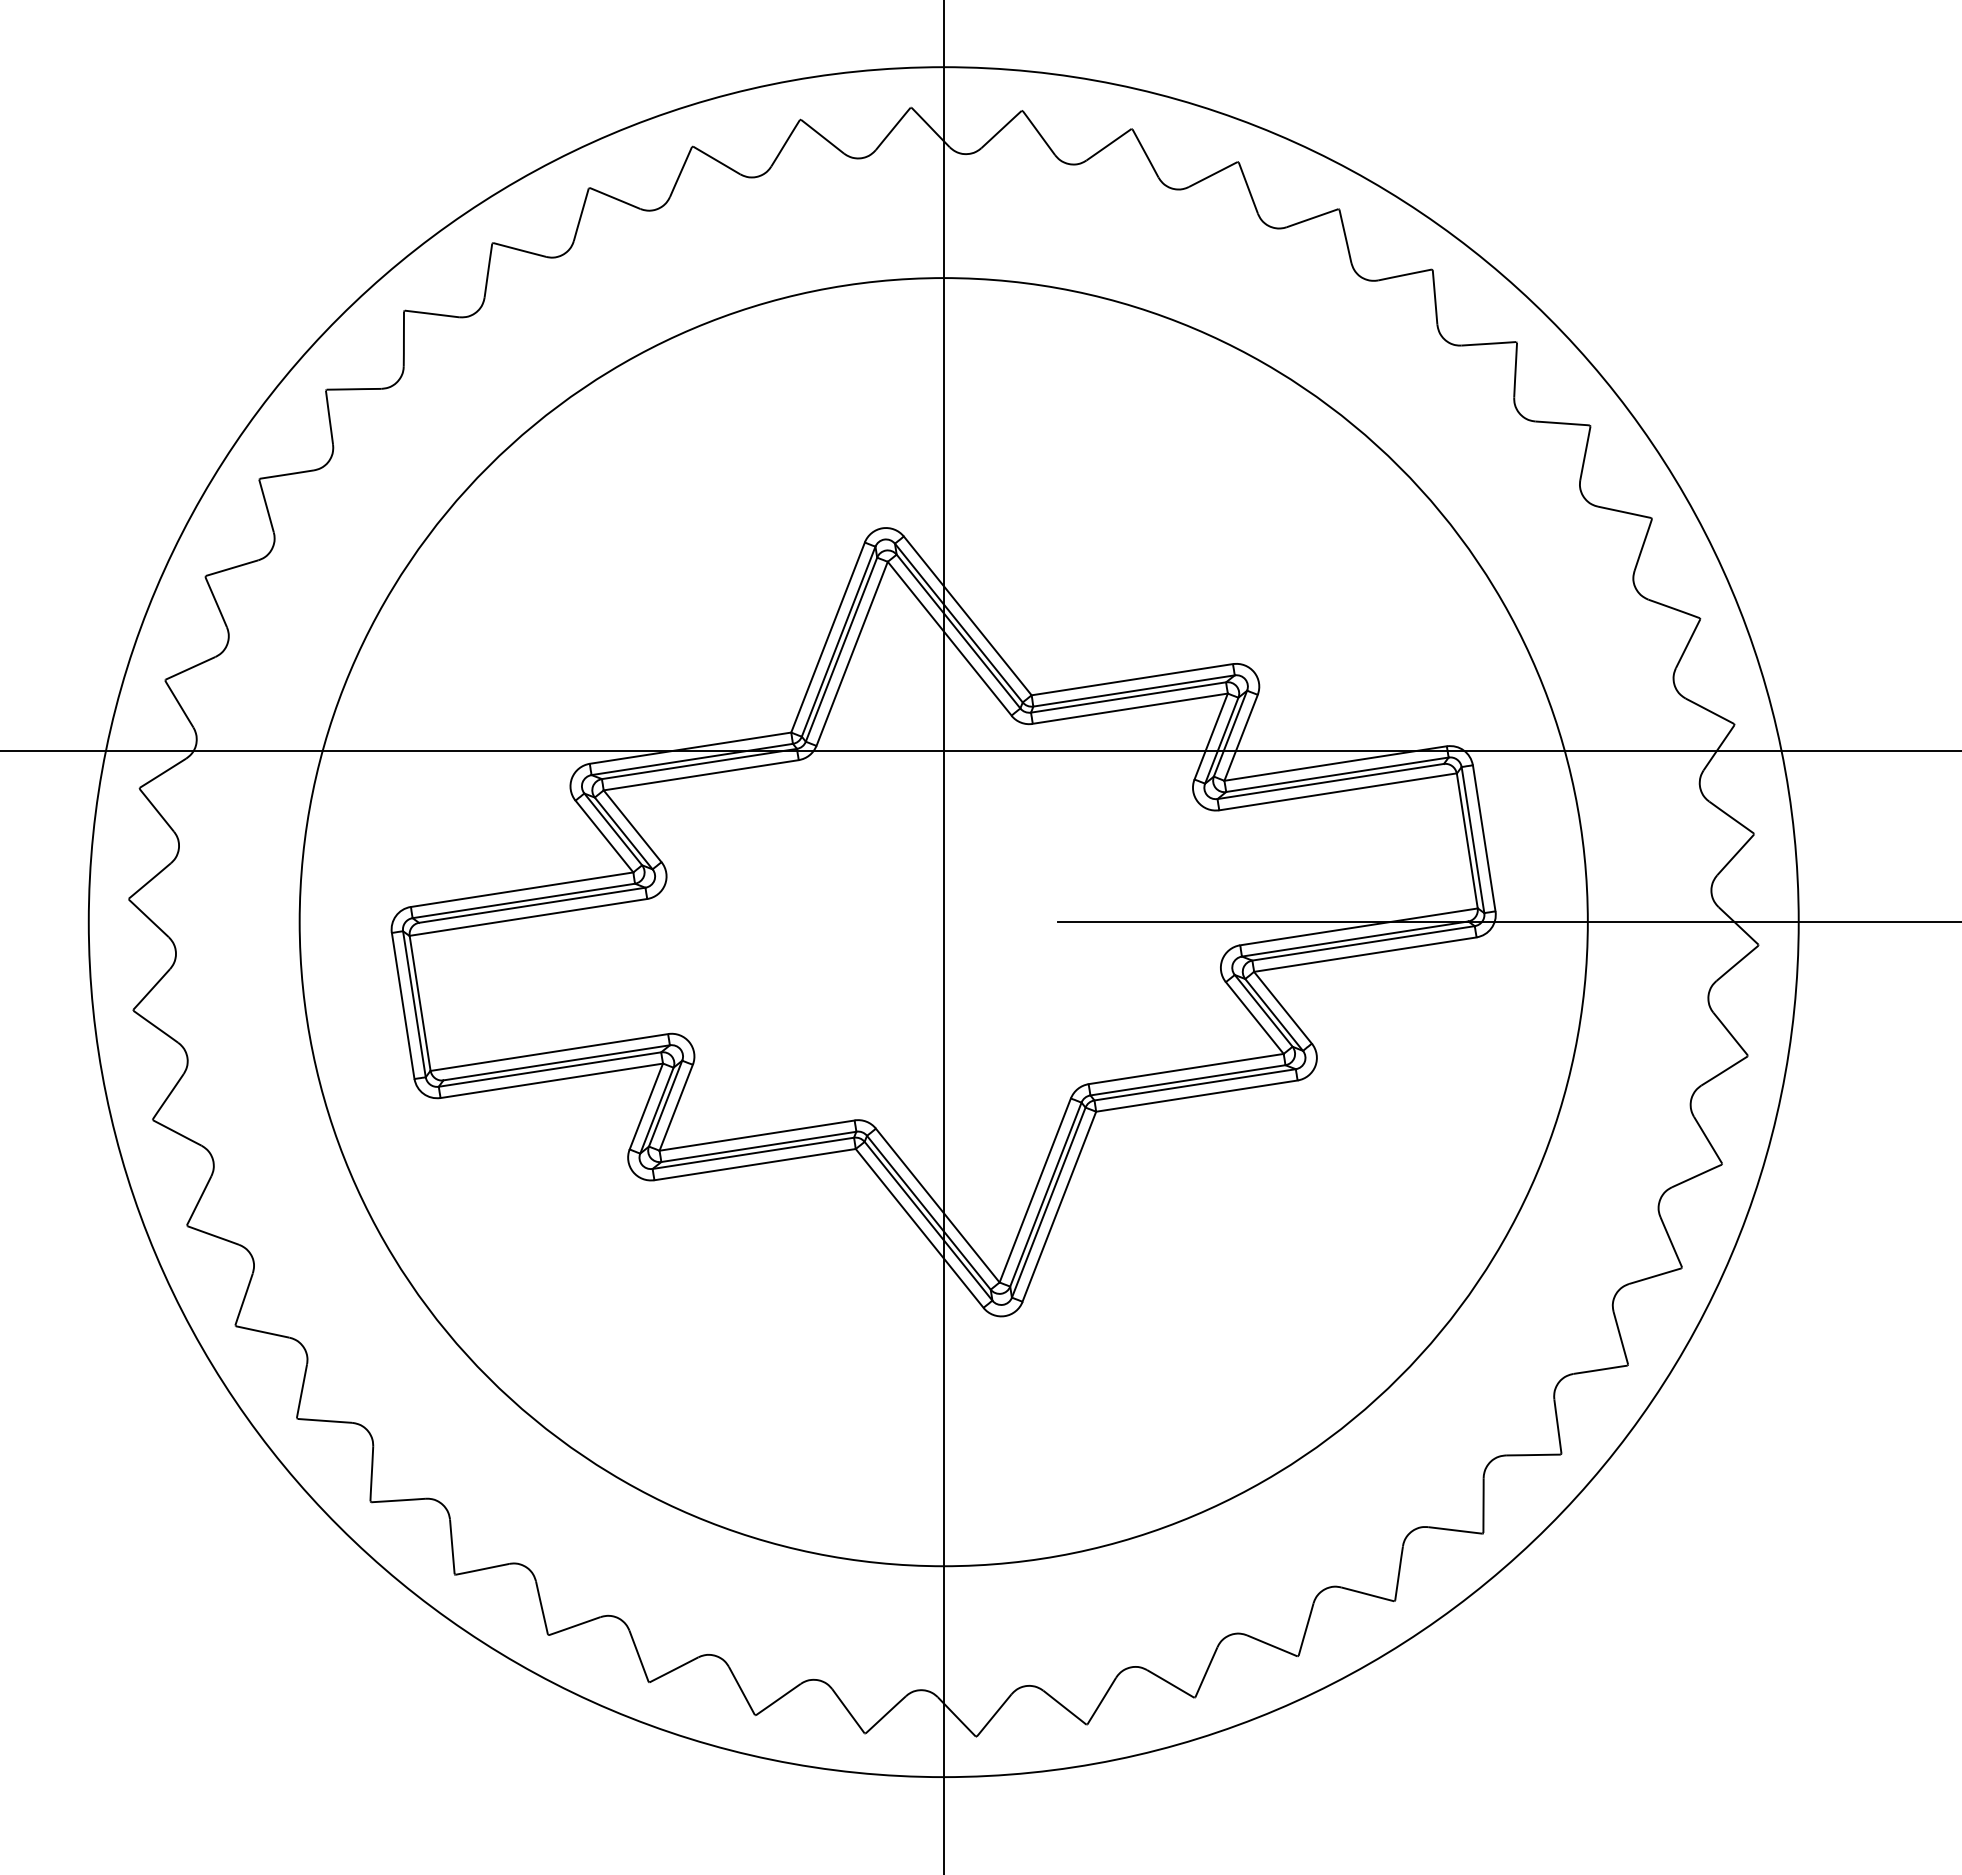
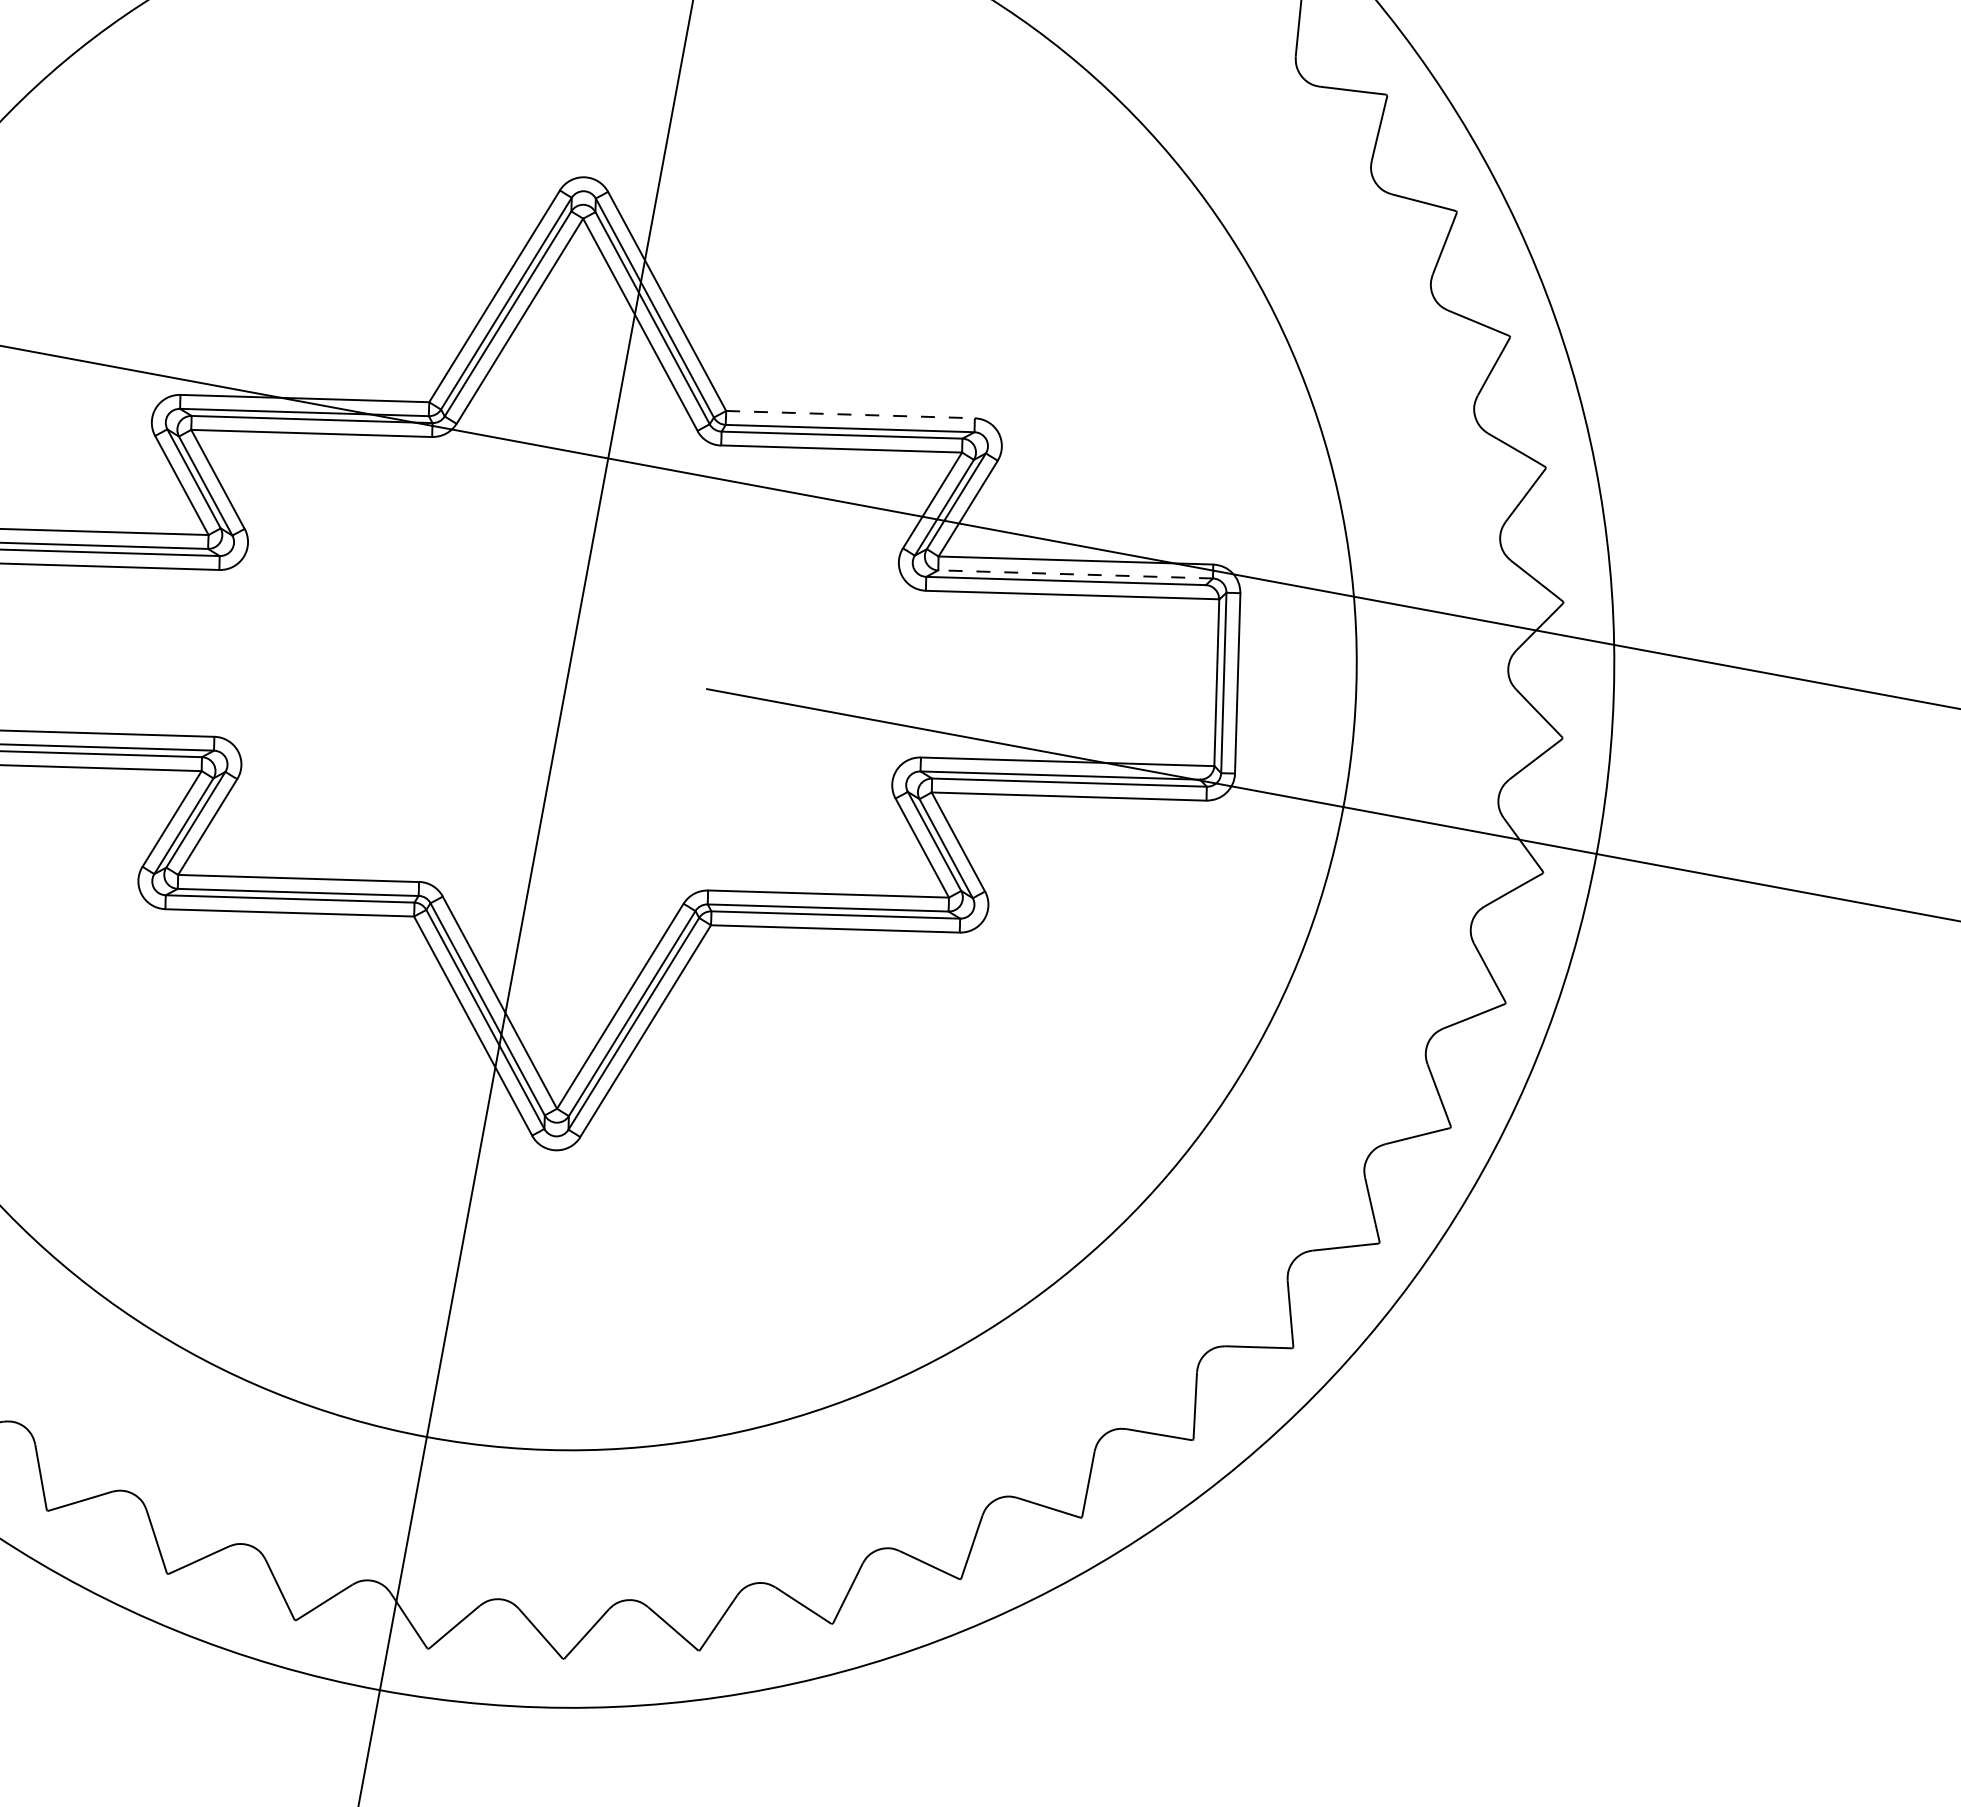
line: (1132, 679) -> (850, 414), solid -> dashed
line: (1337, 774) -> (1075, 574), solid -> dashed

